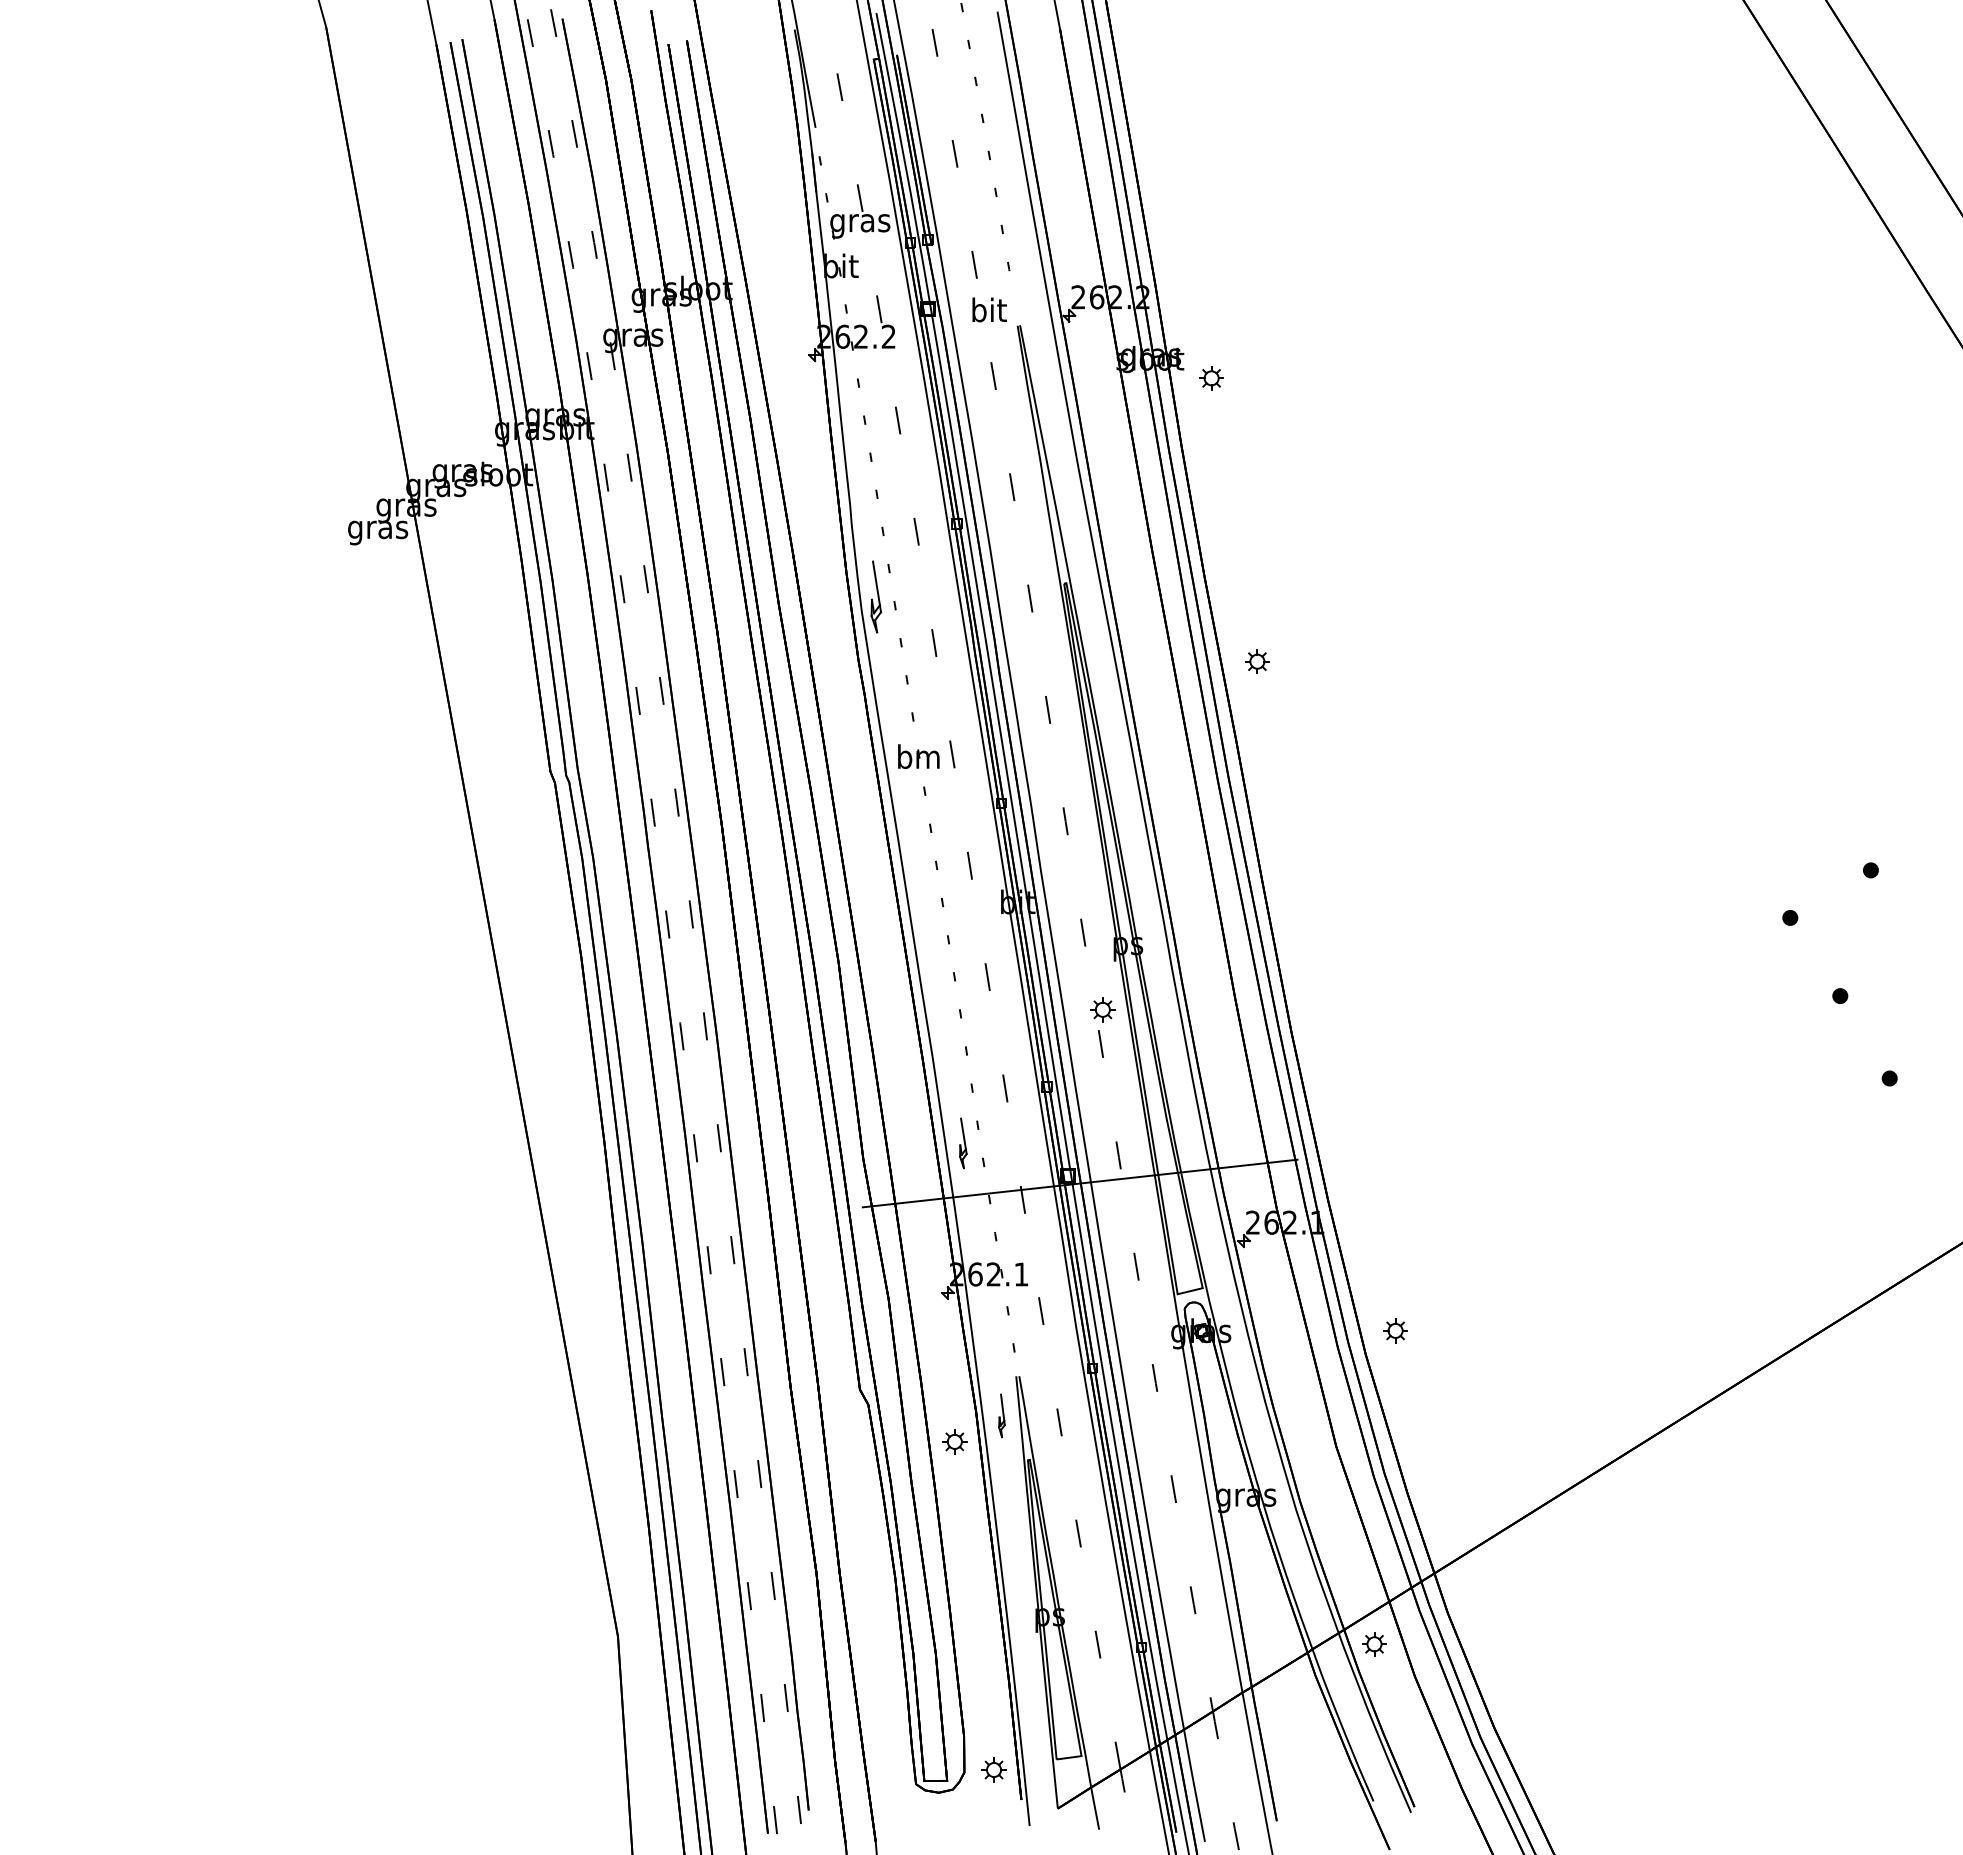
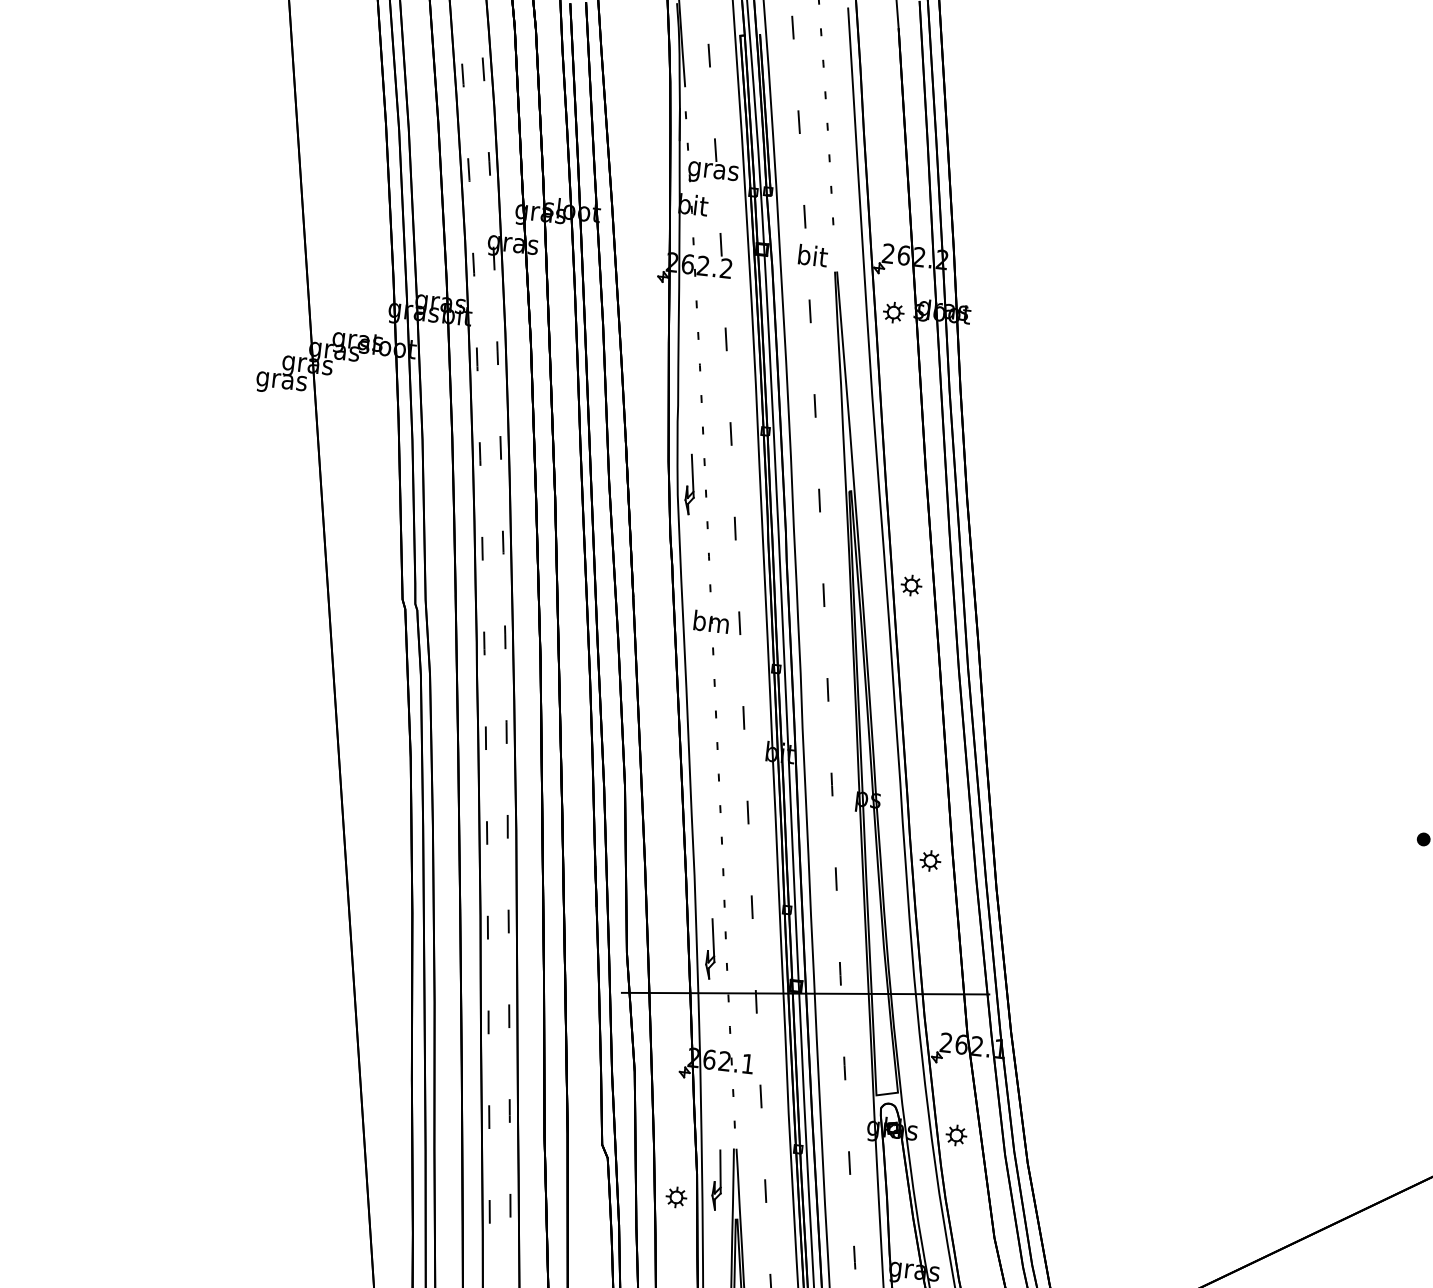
part: (1211, 378) -> (893, 312), moved
part: (1257, 661) -> (911, 585), moved
part: (1102, 1009) -> (930, 860), moved
part: (963, 1143) -> (712, 949), size x1.43
part: (1395, 1330) -> (956, 1135), moved
part: (1001, 1415) -> (717, 1179), size x1.67

